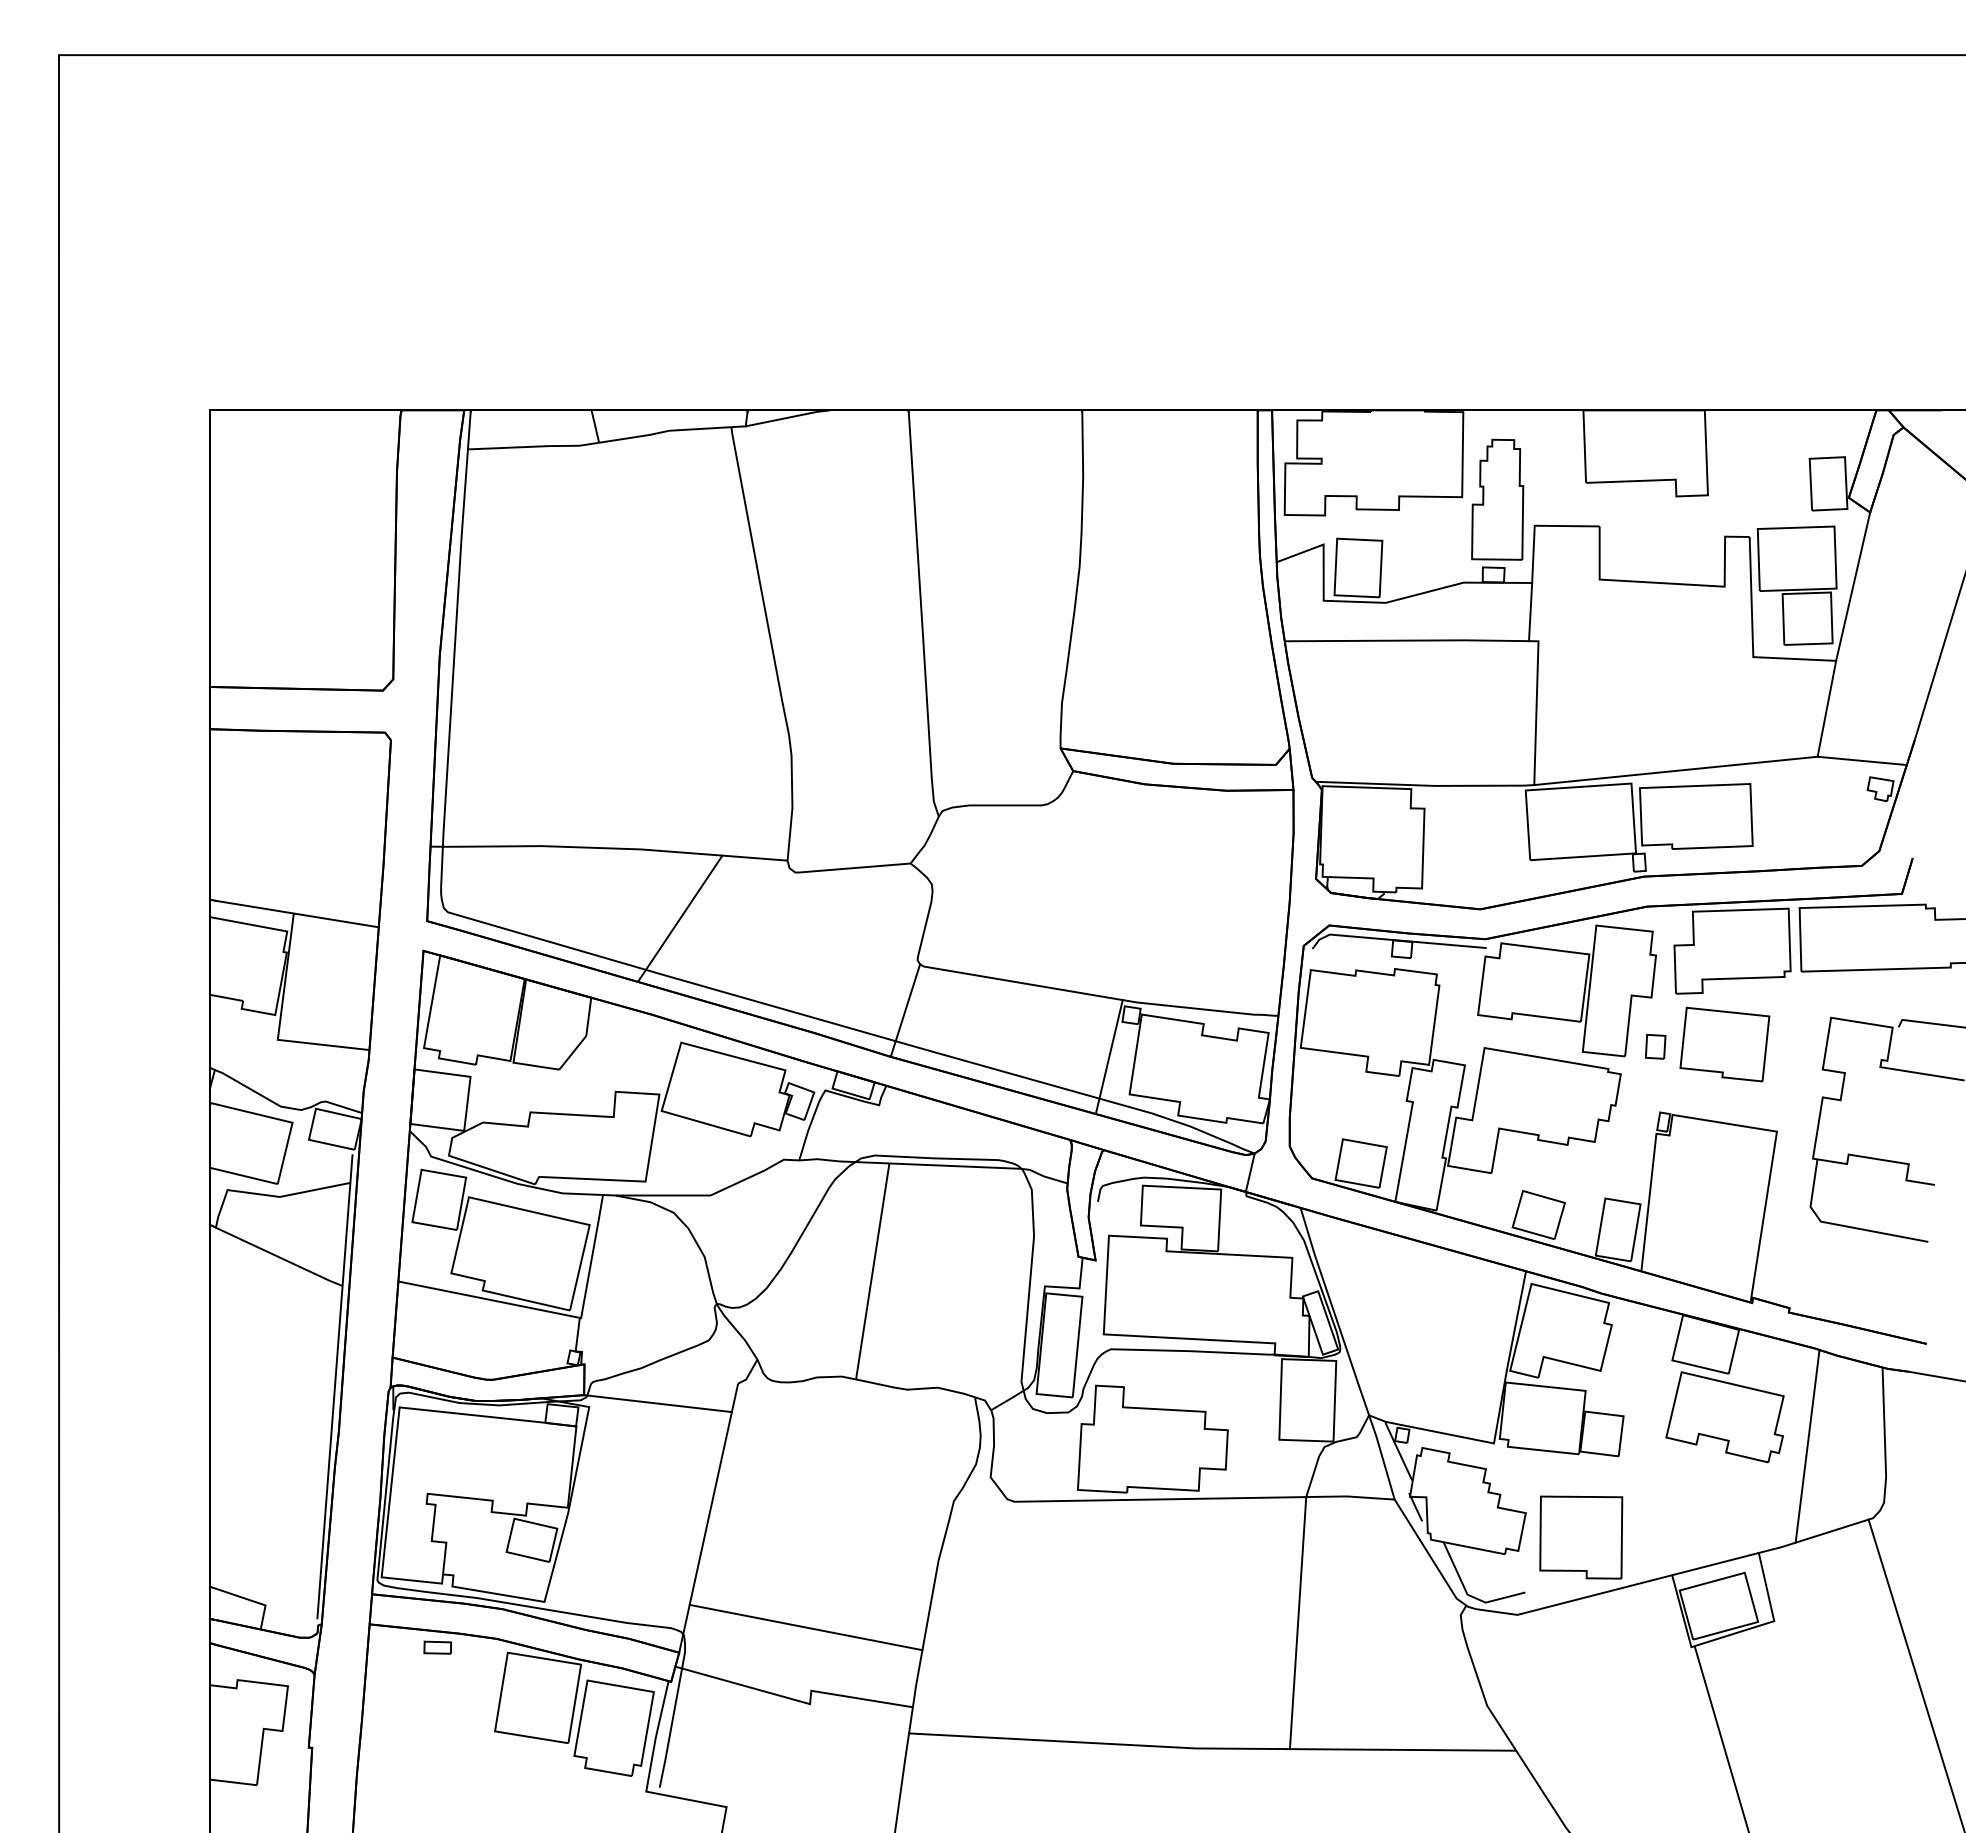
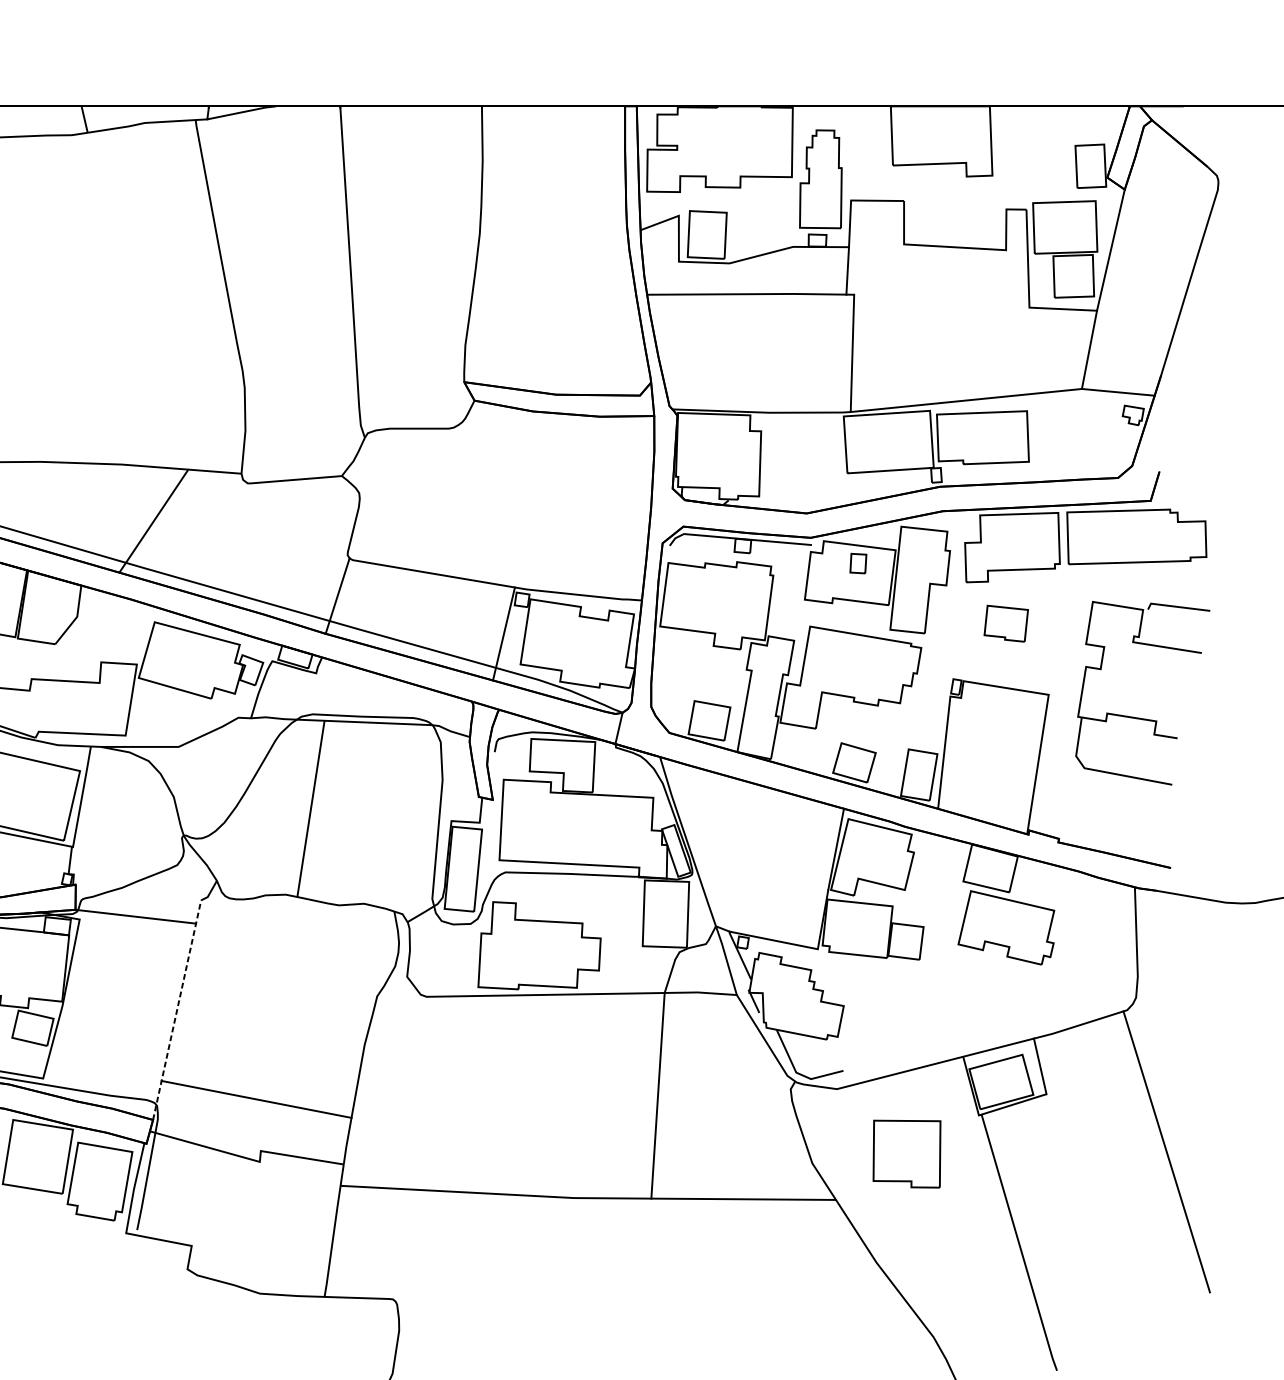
part: (1724, 1044) -> (1005, 623), size x0.6
part: (1655, 1046) -> (858, 563), moved
line: (1807, 1445) -> (1073, 950), removed
line: (708, 1517) -> (176, 1009), solid -> dashed
part: (1581, 1537) -> (907, 1154), moved

